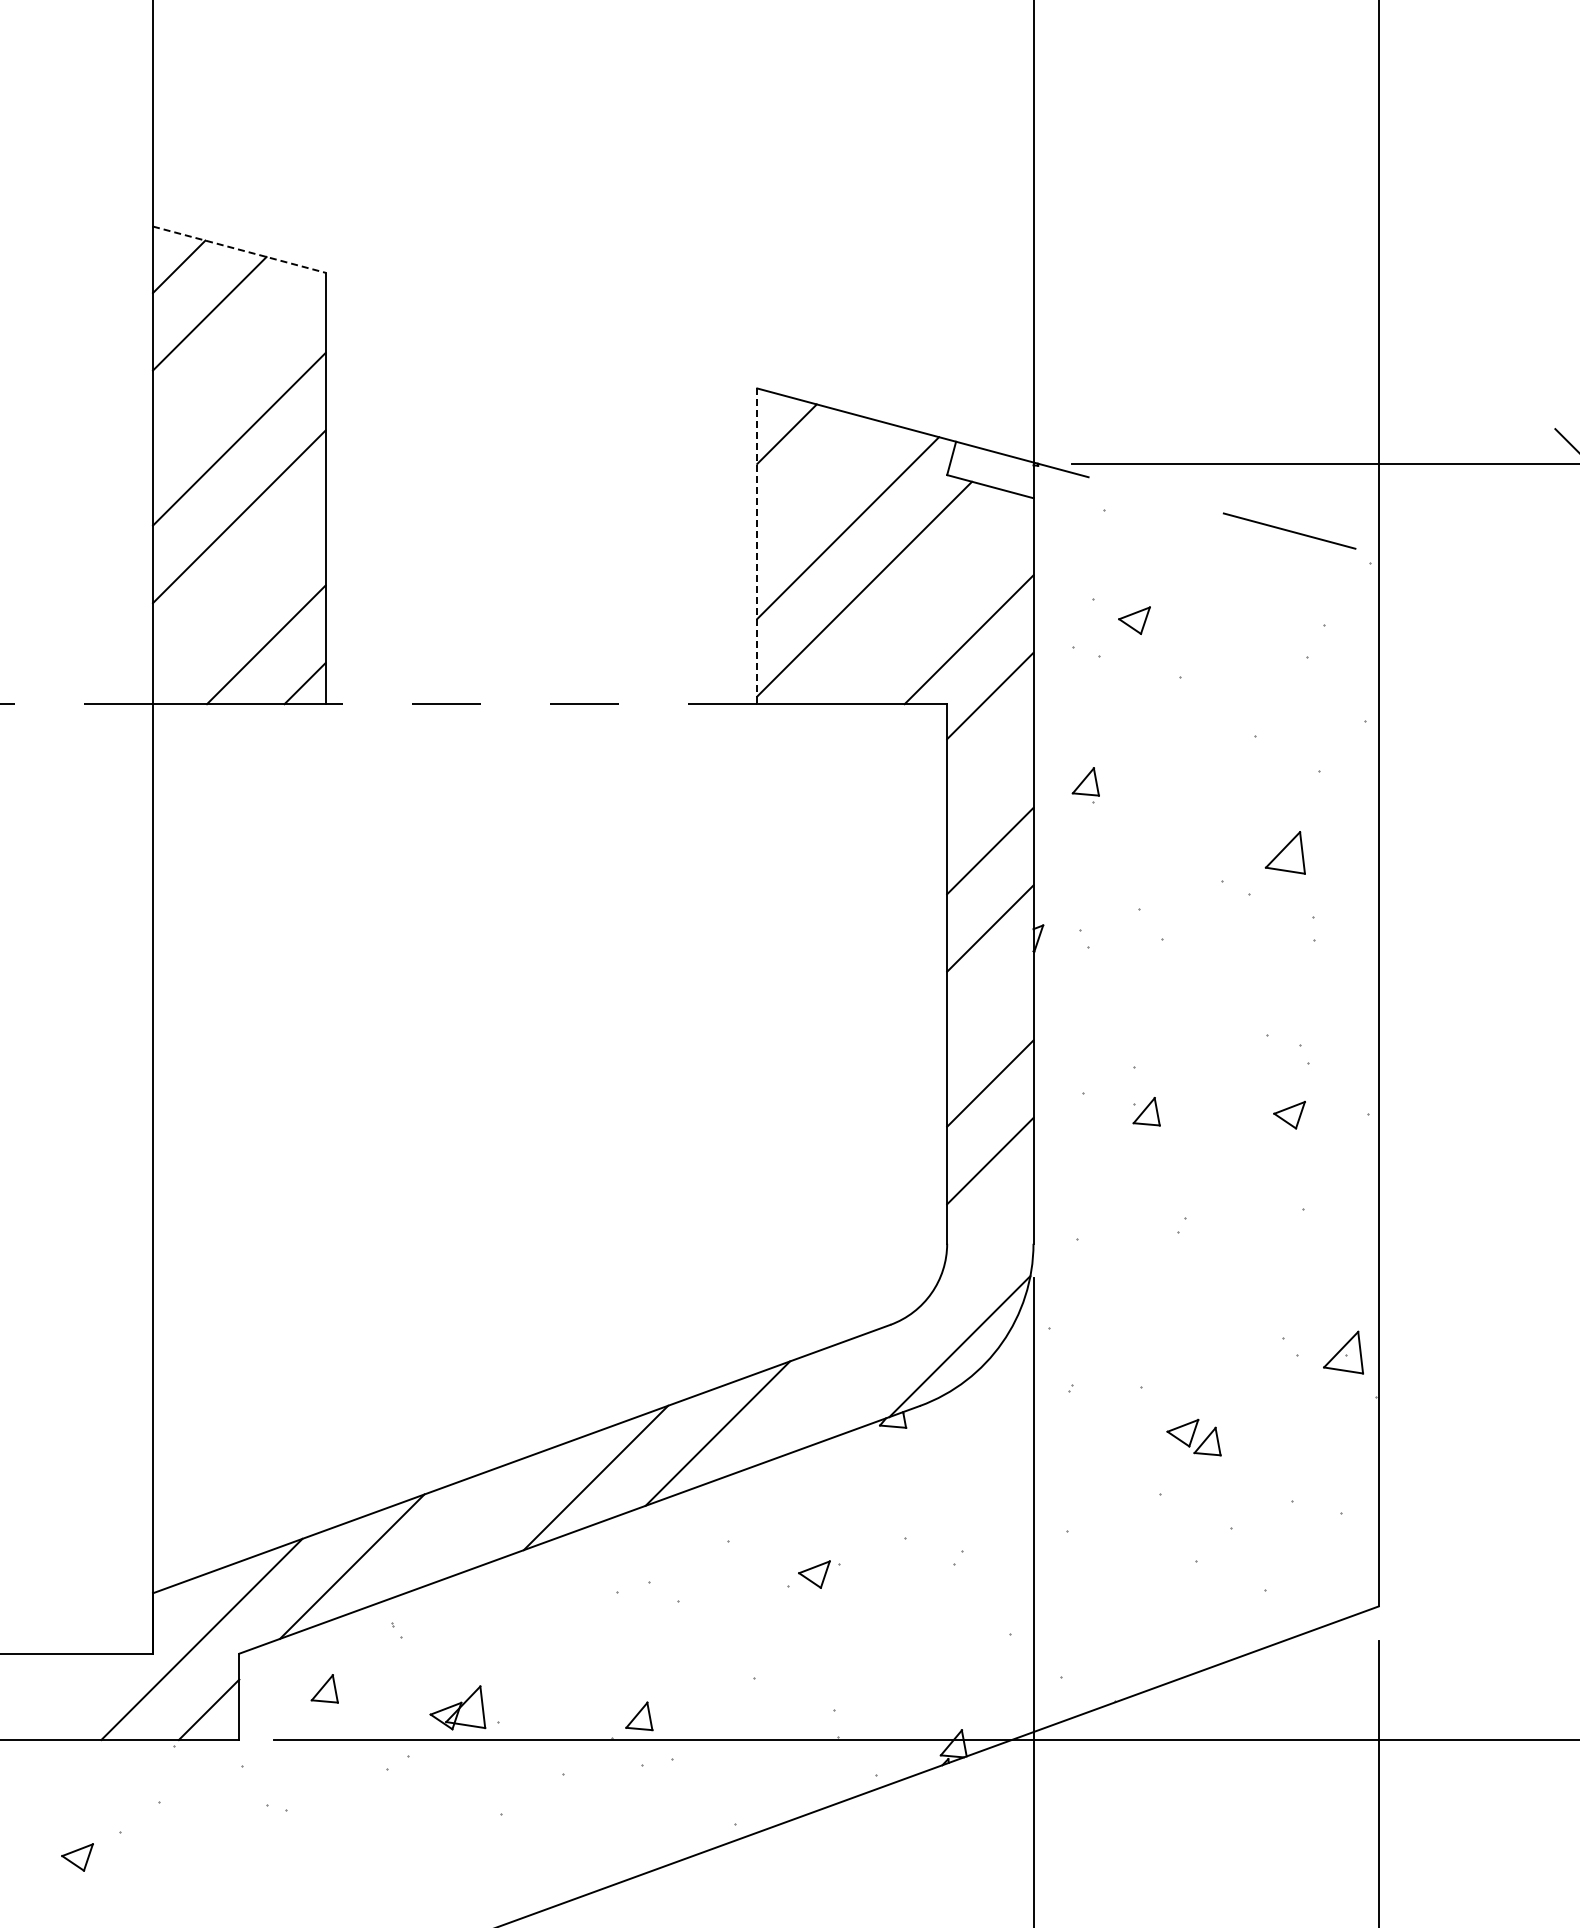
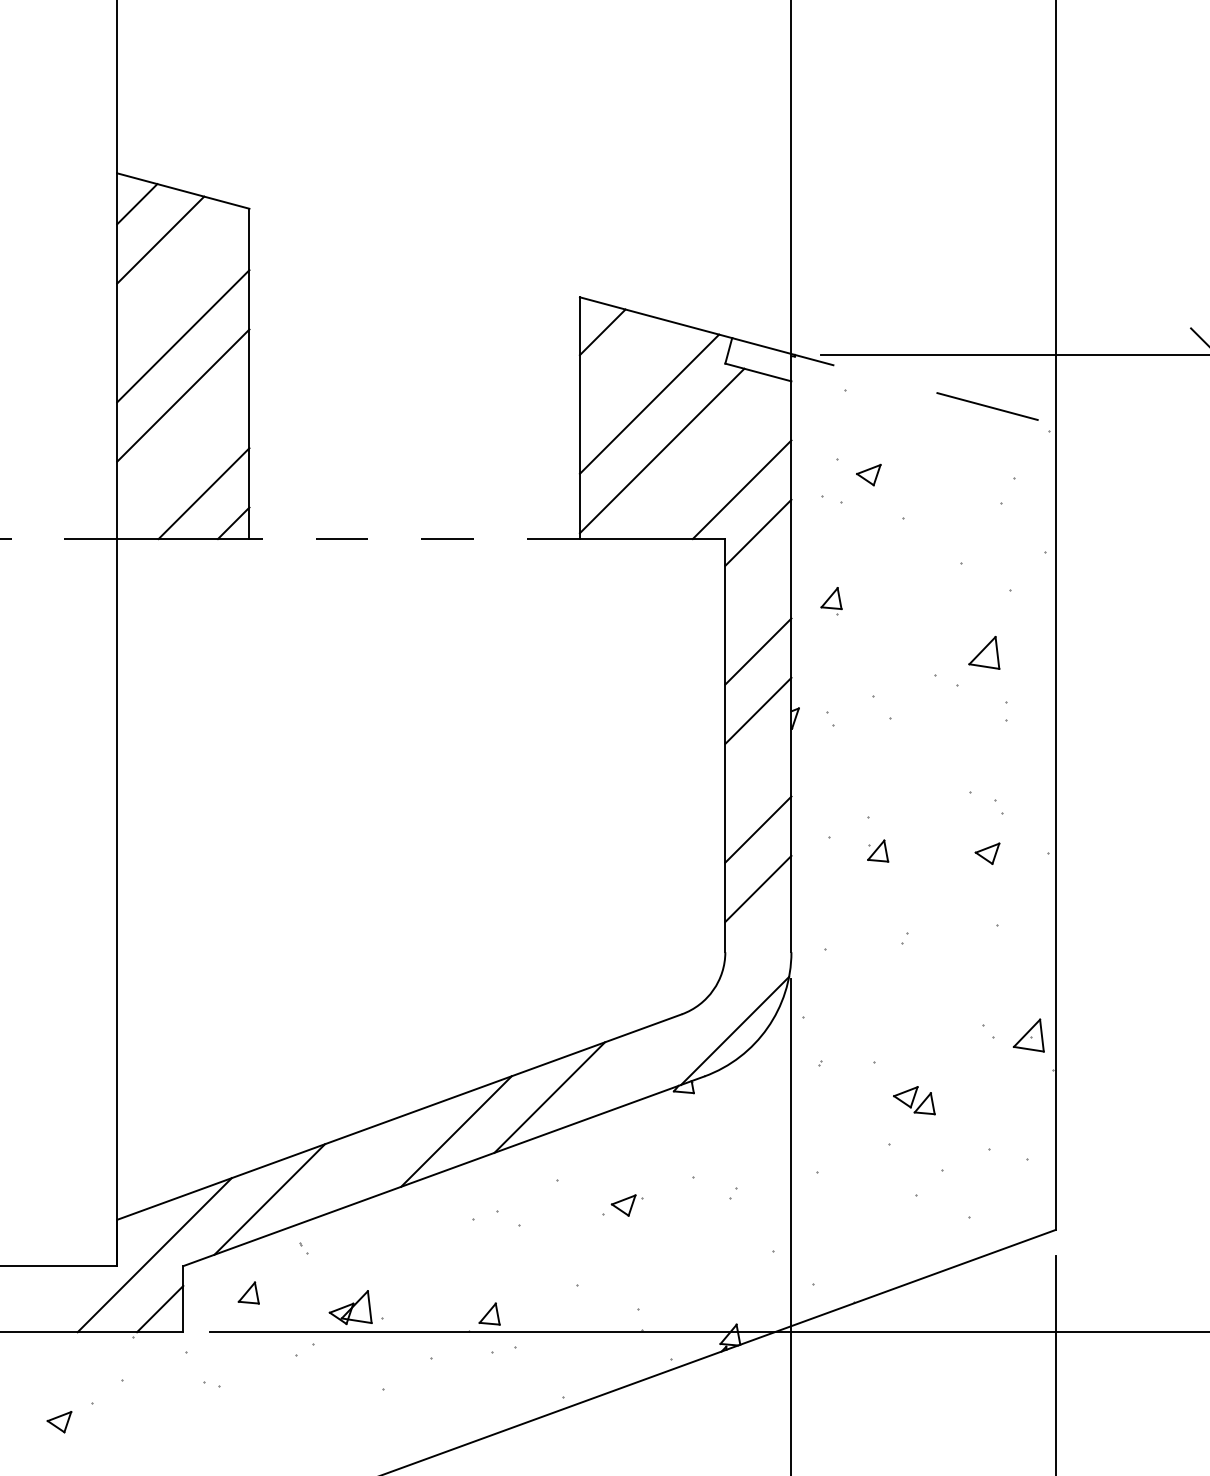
line: (239, 249) -> (183, 190), dashed -> solid
line: (757, 546) -> (580, 418), dashed -> solid

